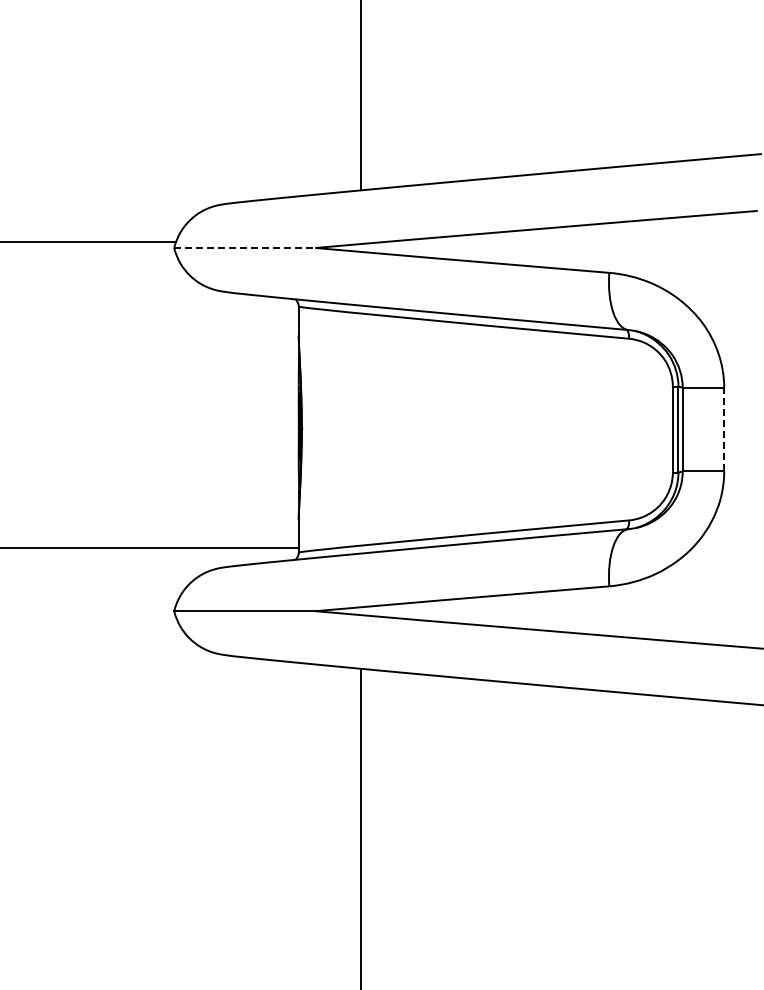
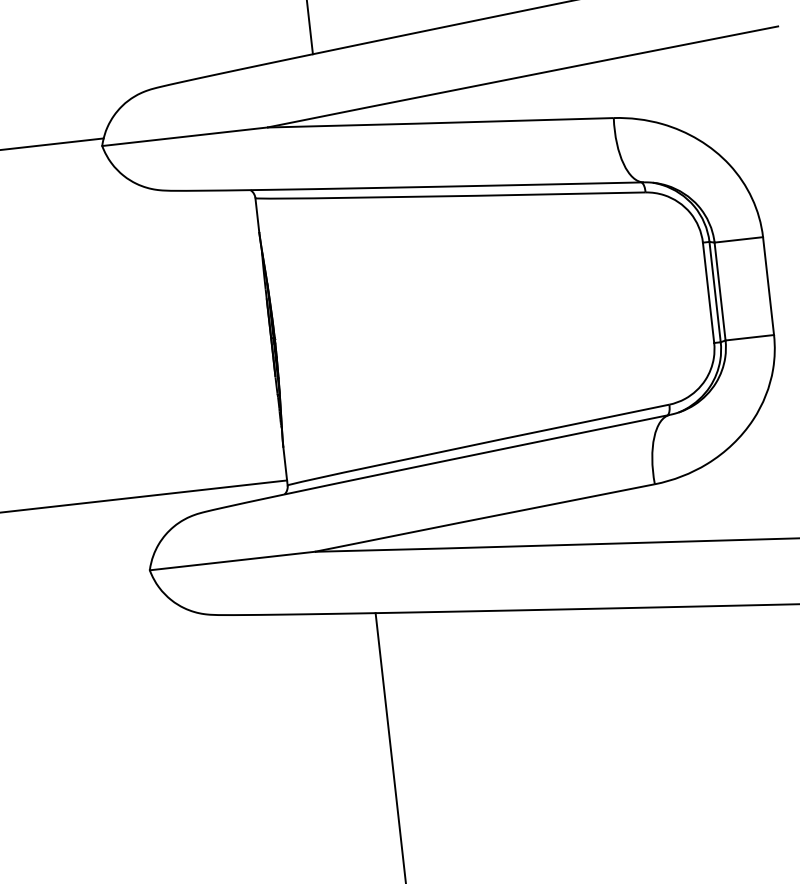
line: (244, 247) -> (184, 136), dashed -> solid
line: (724, 429) -> (768, 285), dashed -> solid

